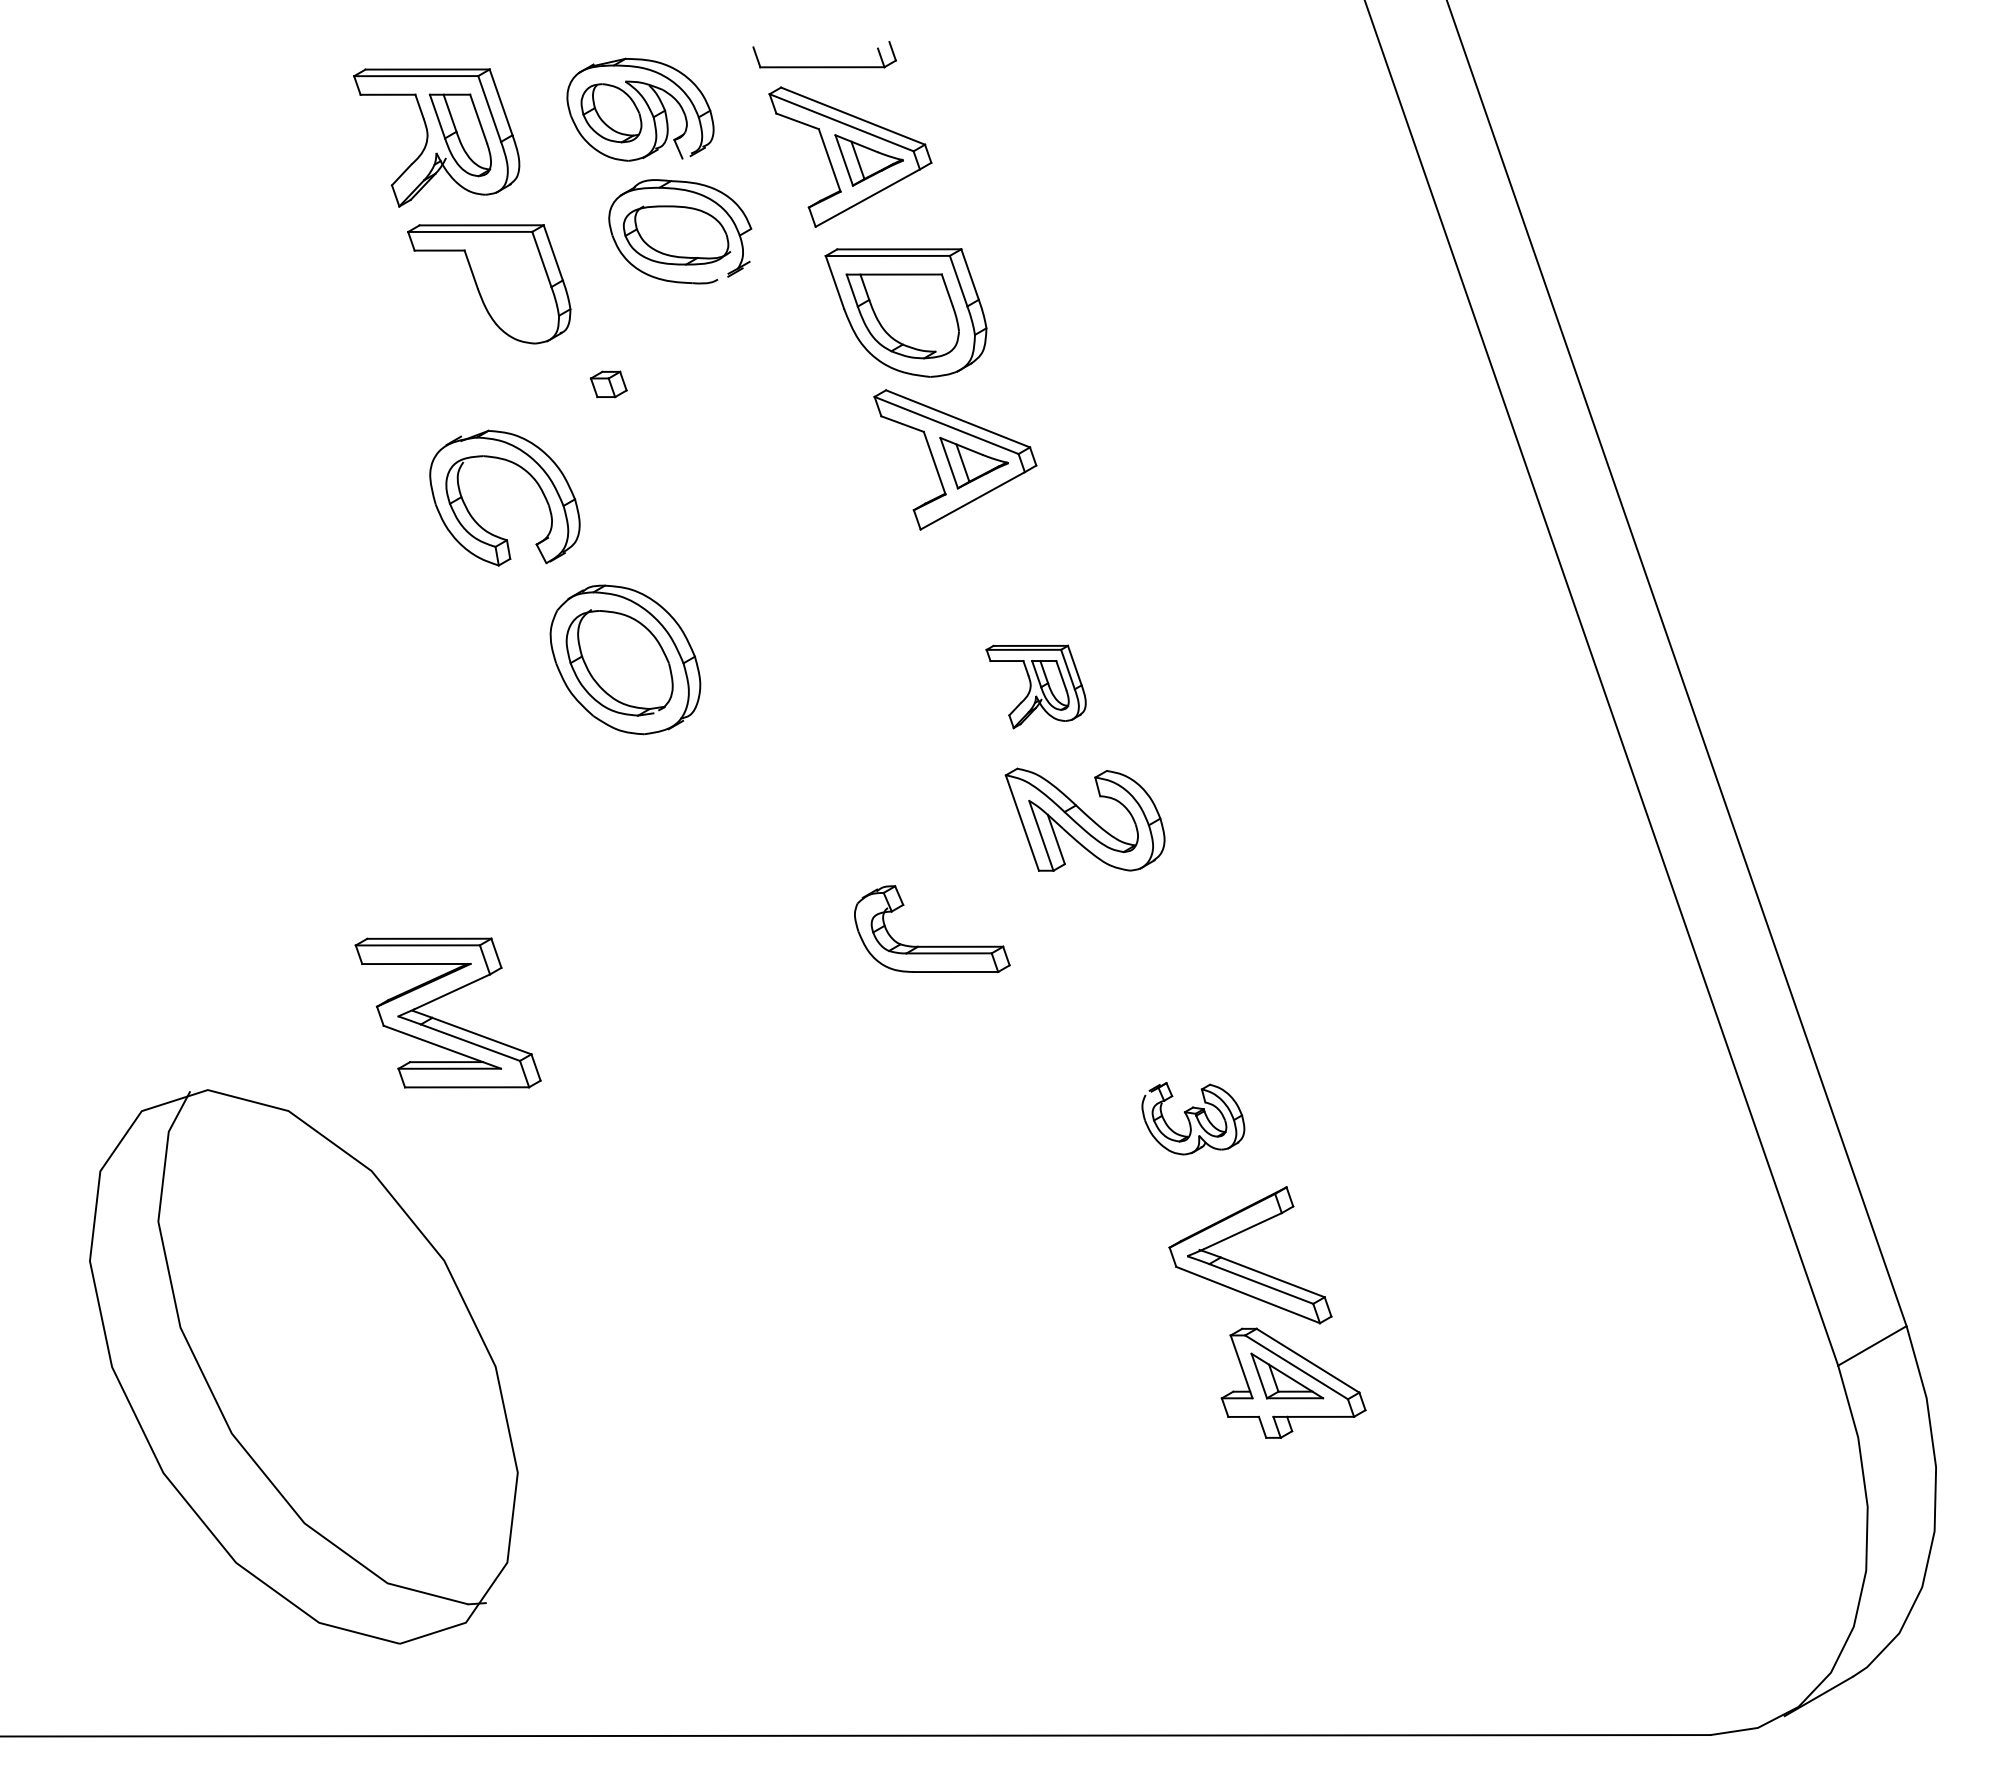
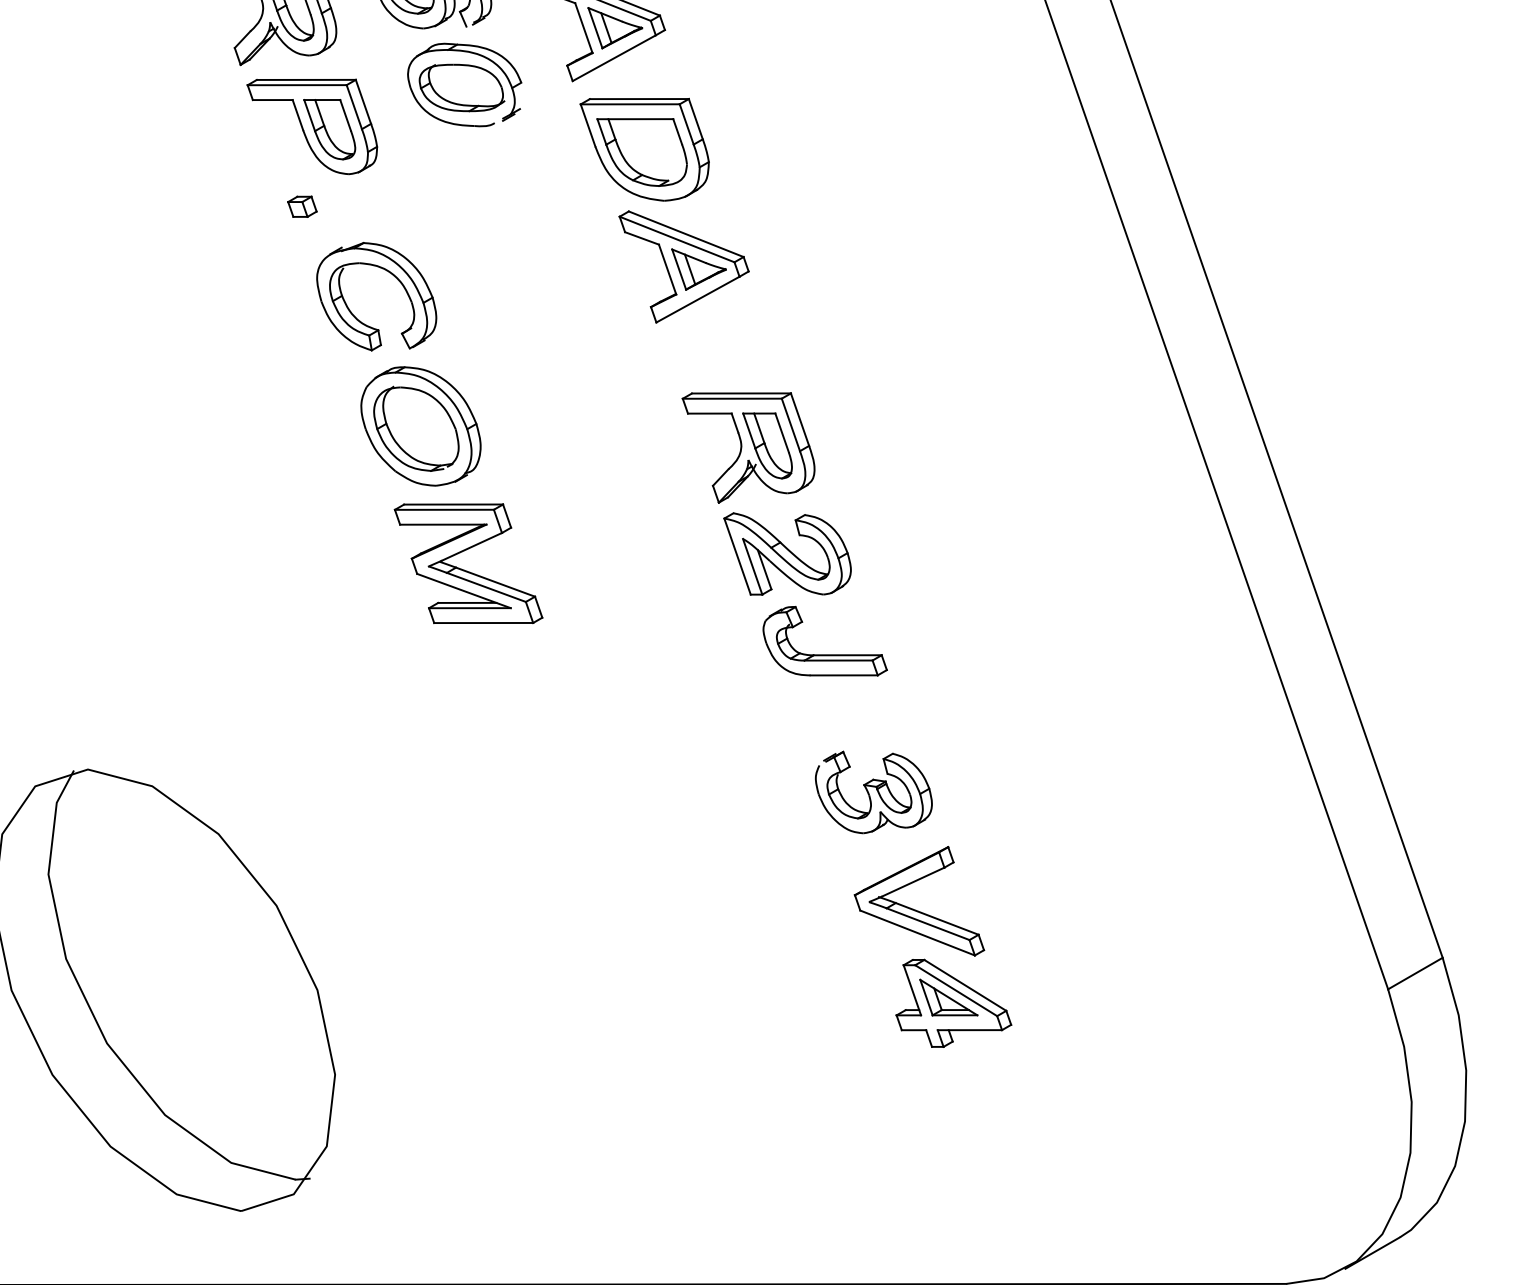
part: (510, 287) -> (329, 129), added
part: (608, 384) -> (302, 206), moved
part: (523, 470) -> (391, 274), moved
part: (1035, 686) -> (747, 447), size x1.67
part: (932, 945) -> (825, 654), moved
part: (445, 1021) -> (466, 570), moved
part: (1193, 1118) -> (874, 792), size x1.43

